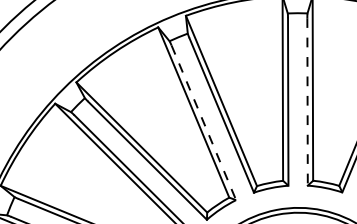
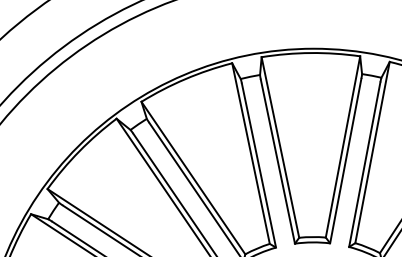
line: (307, 101) -> (364, 164), dashed -> solid
line: (203, 122) -> (258, 165), dashed -> solid

